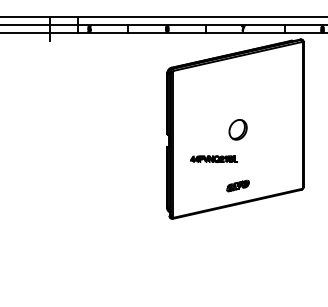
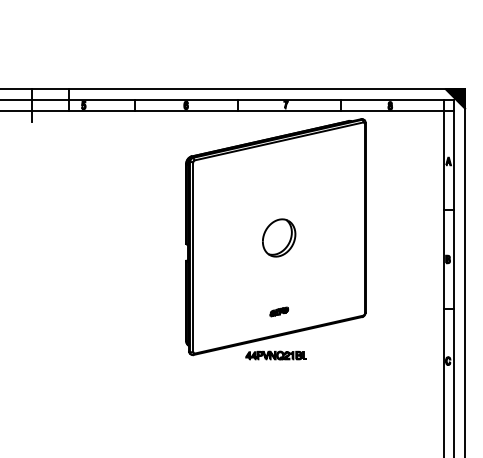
part: (238, 129) -> (279, 237), size x1.43
part: (213, 159) -> (275, 355), moved
part: (238, 185) -> (279, 311), size x0.62

